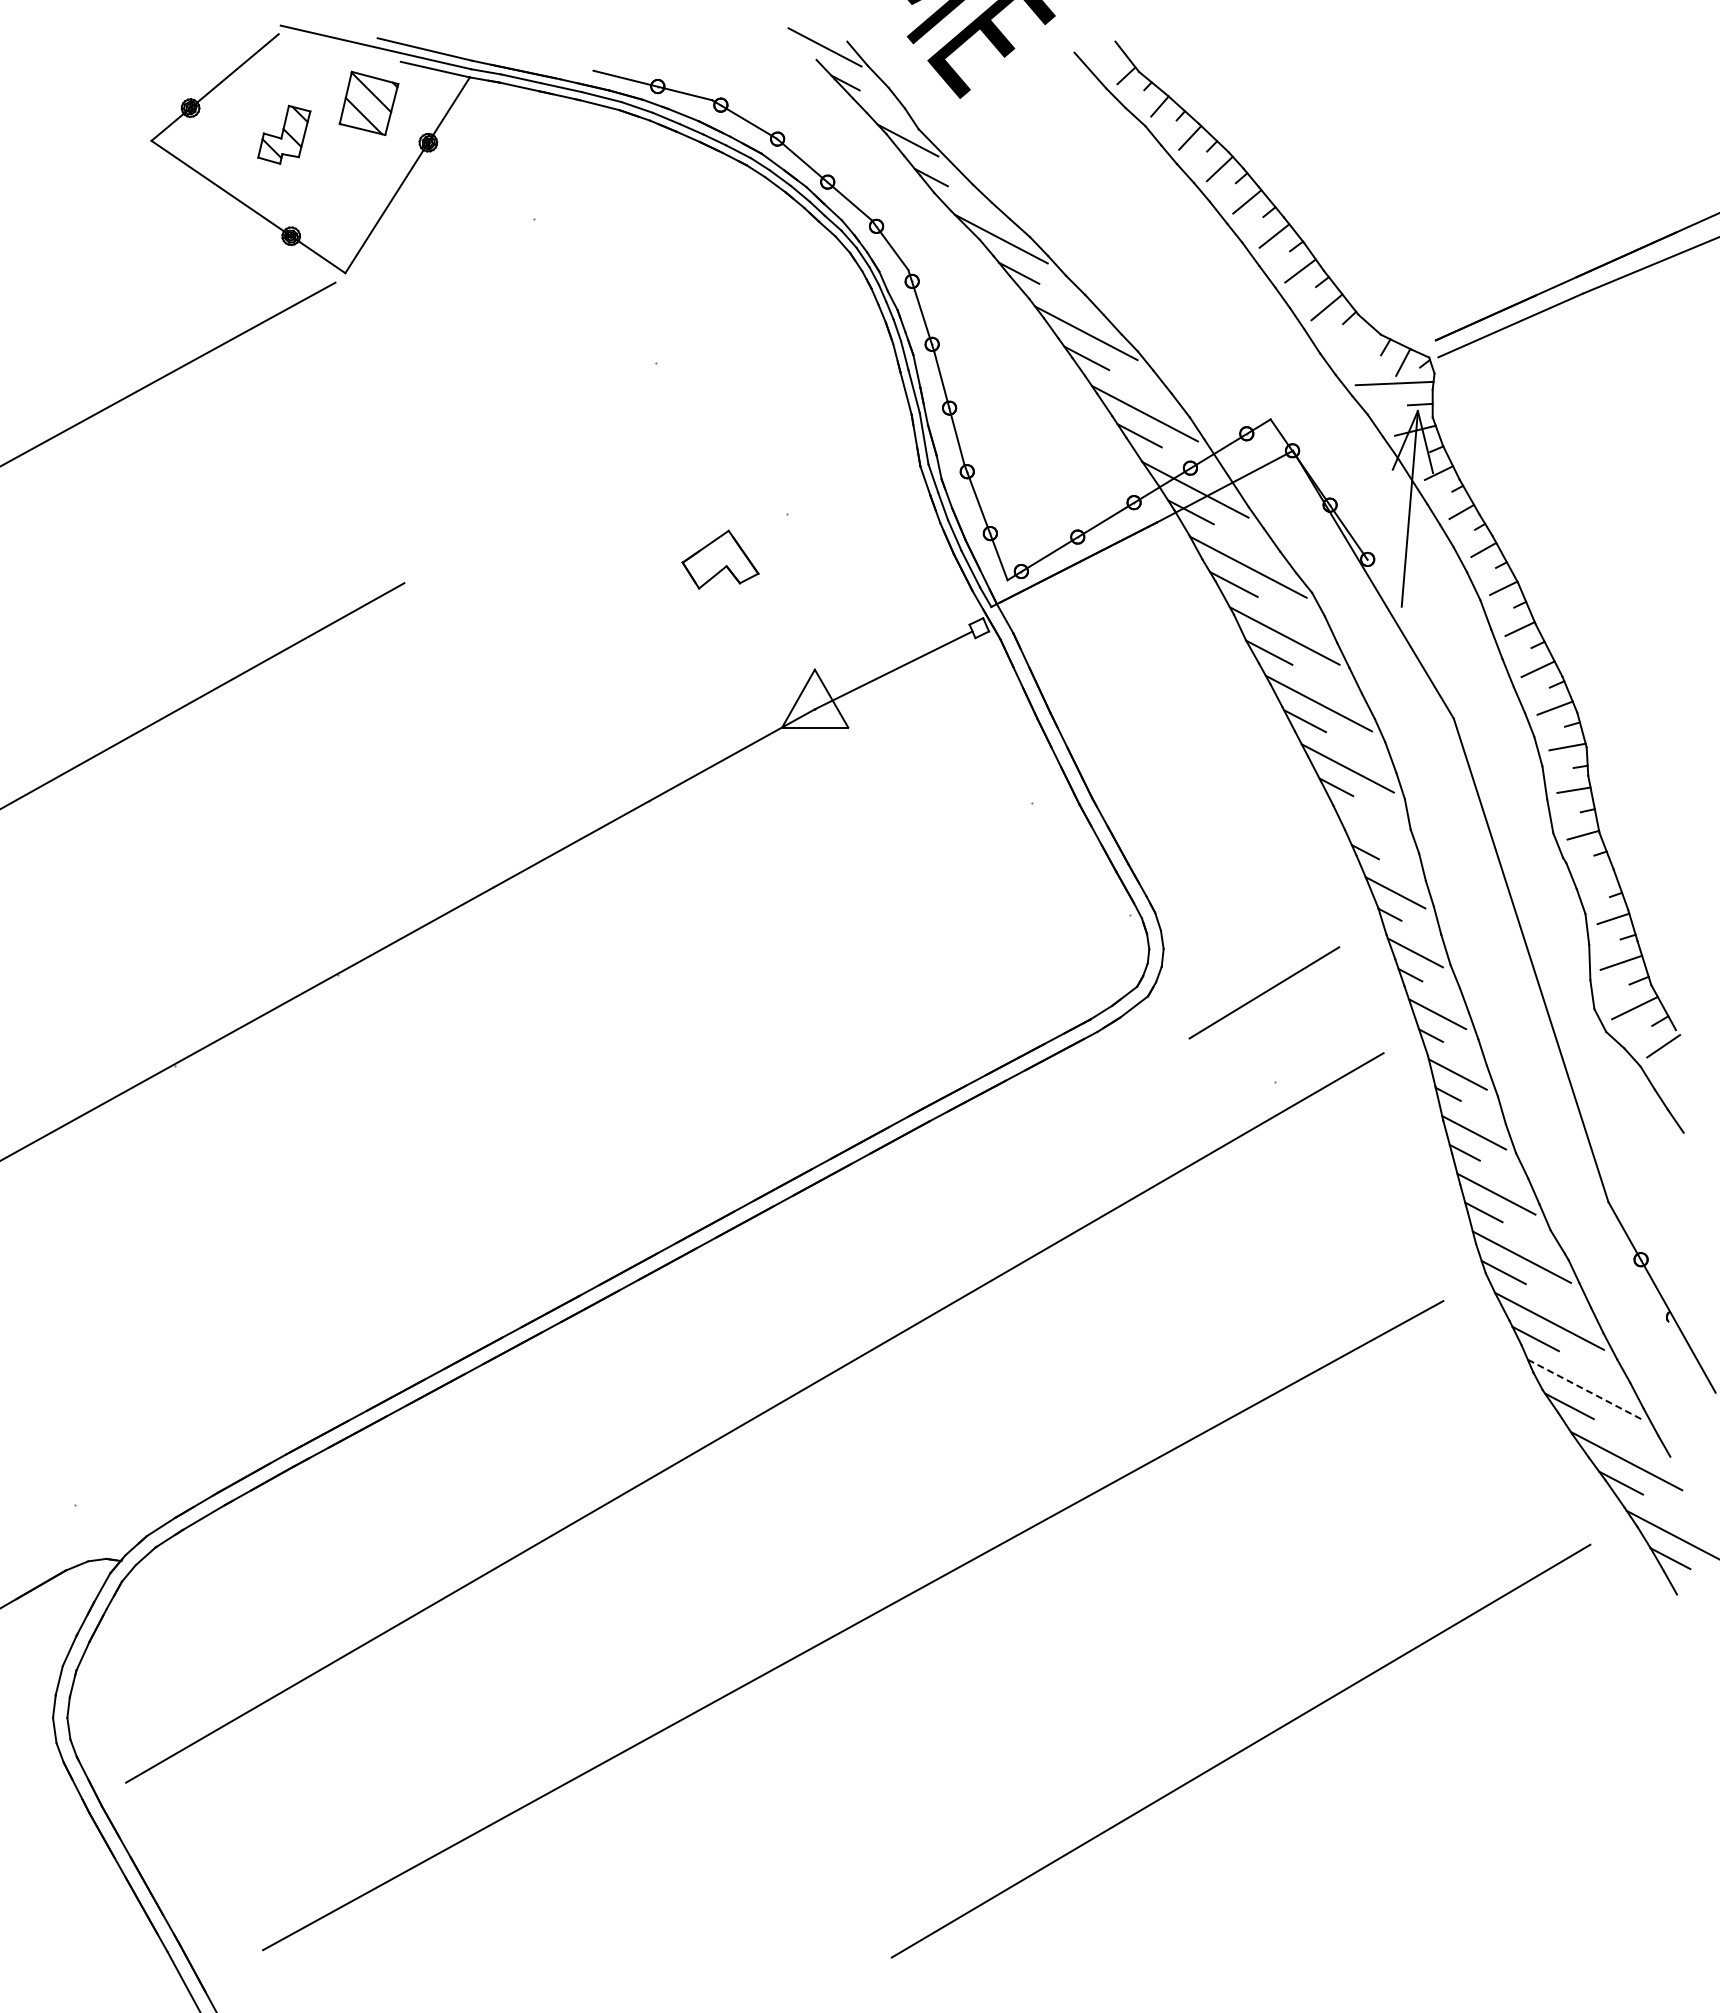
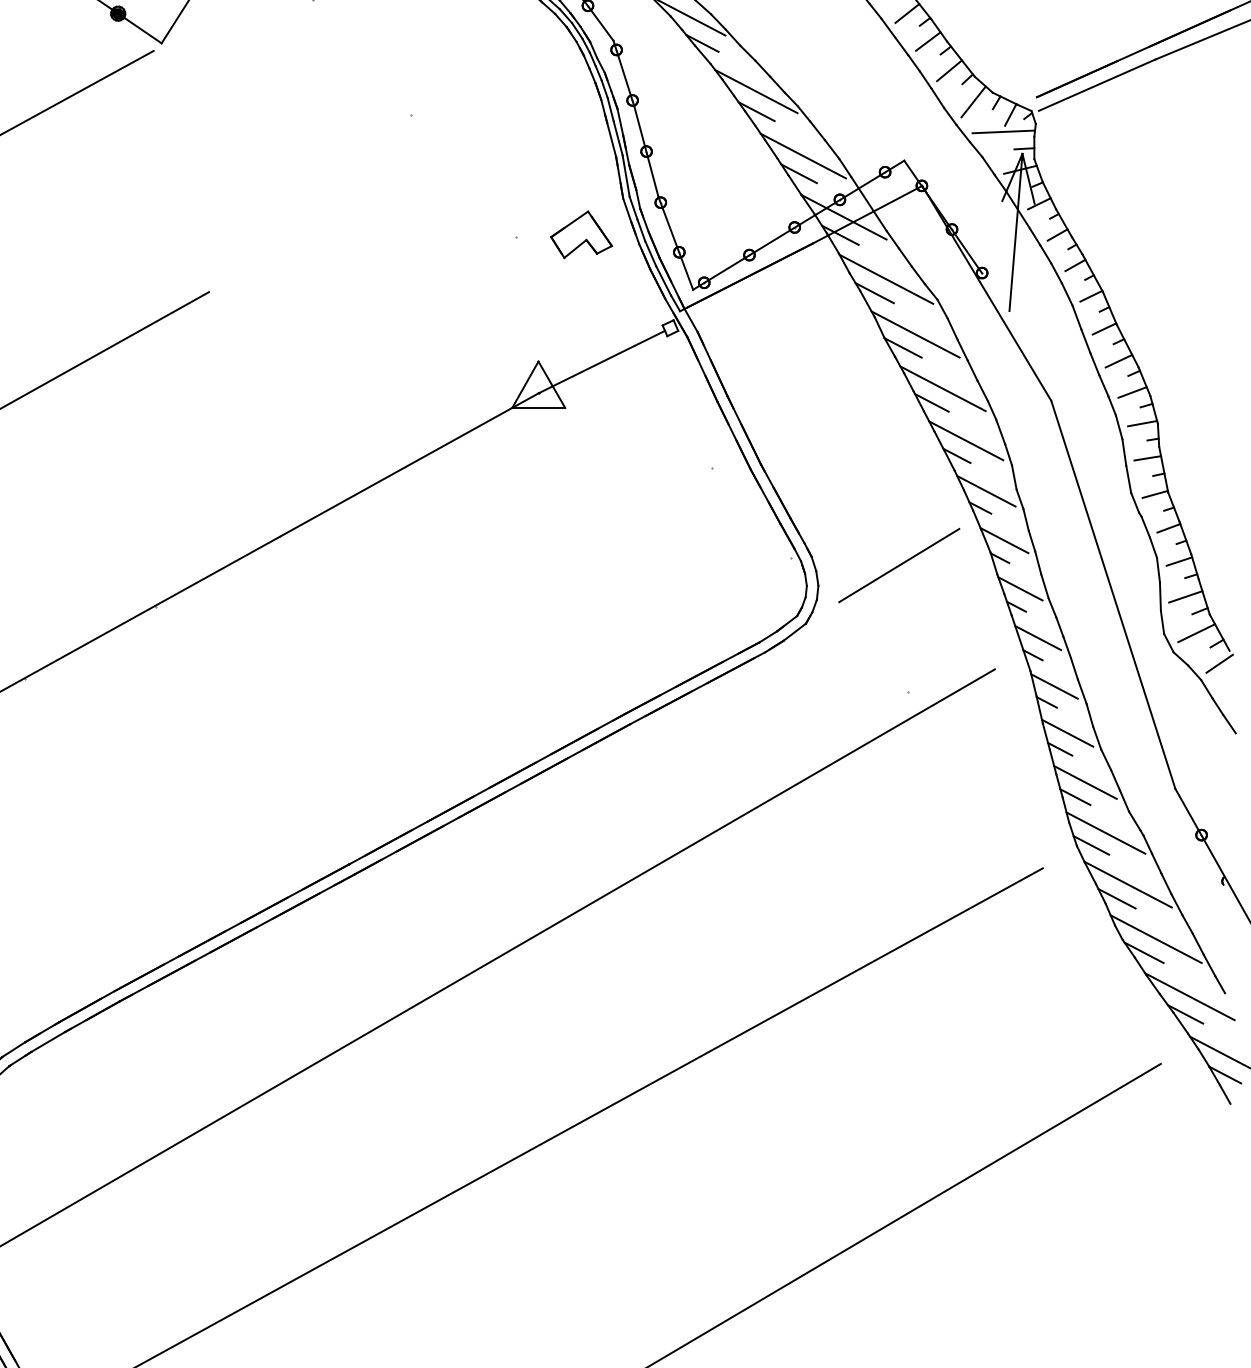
line: (1356, 345) -> (973, 101), added
part: (720, 559) -> (581, 234), moved
line: (1372, 831) -> (986, 491), added
line: (1600, 877) -> (1169, 528), added
line: (1264, 992) -> (899, 565), moved
line: (1584, 1389) -> (1156, 939), dashed -> solid

